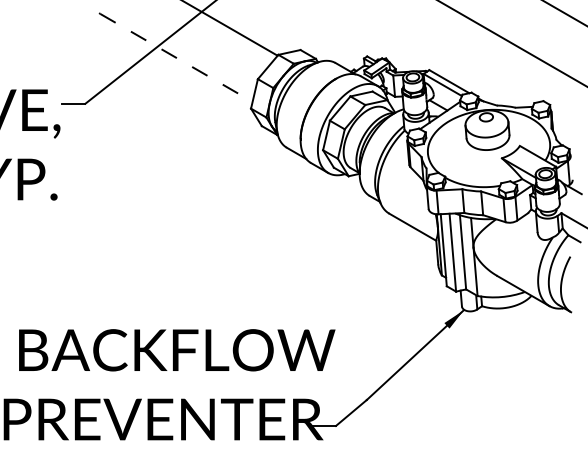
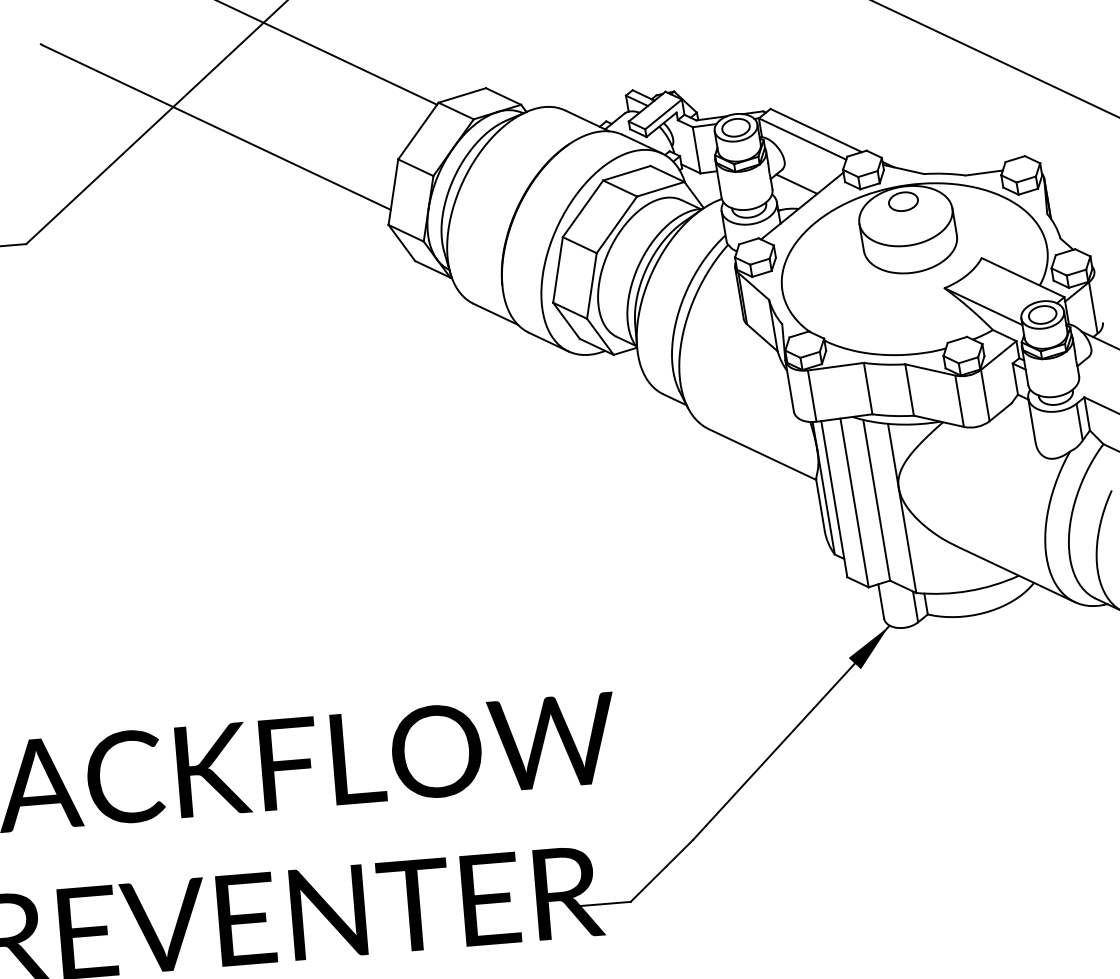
line: (176, 57) -> (216, 126), dashed -> solid

